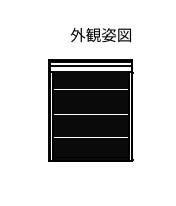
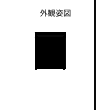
part: (89, 109) -> (49, 50), size x0.7

